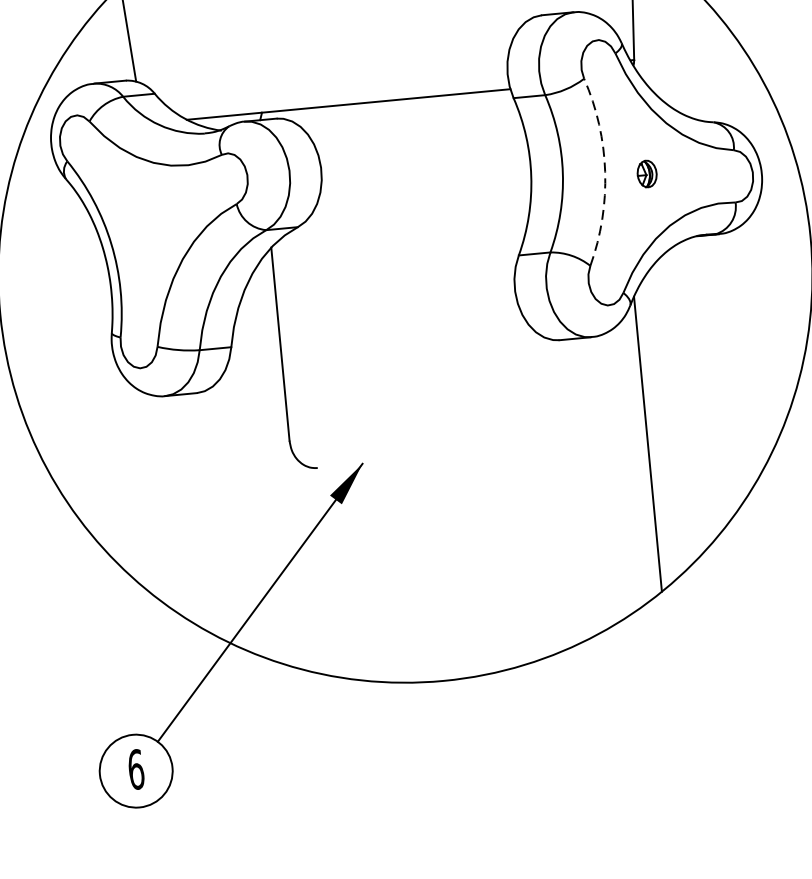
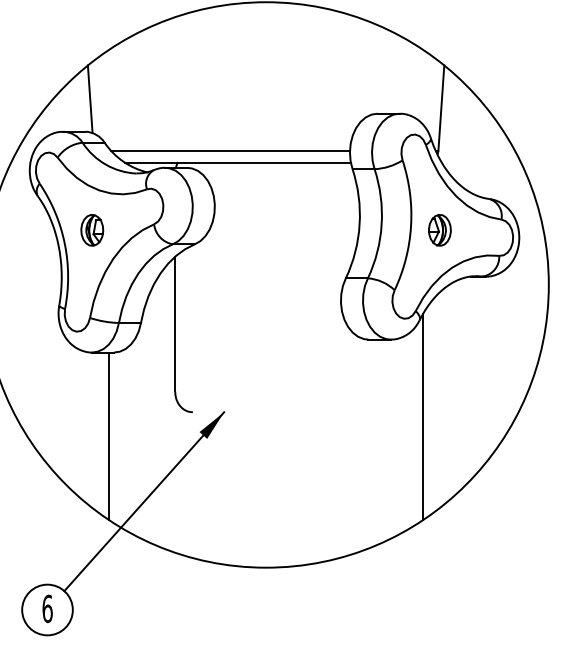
line: (336, 87) -> (230, 150), added
arc: (605, 172) -> (411, 226), dashed -> solid
part: (646, 174) -> (439, 230), size x1.67
part: (149, 221) -> (92, 230), added
line: (201, 514) -> (109, 436), added

